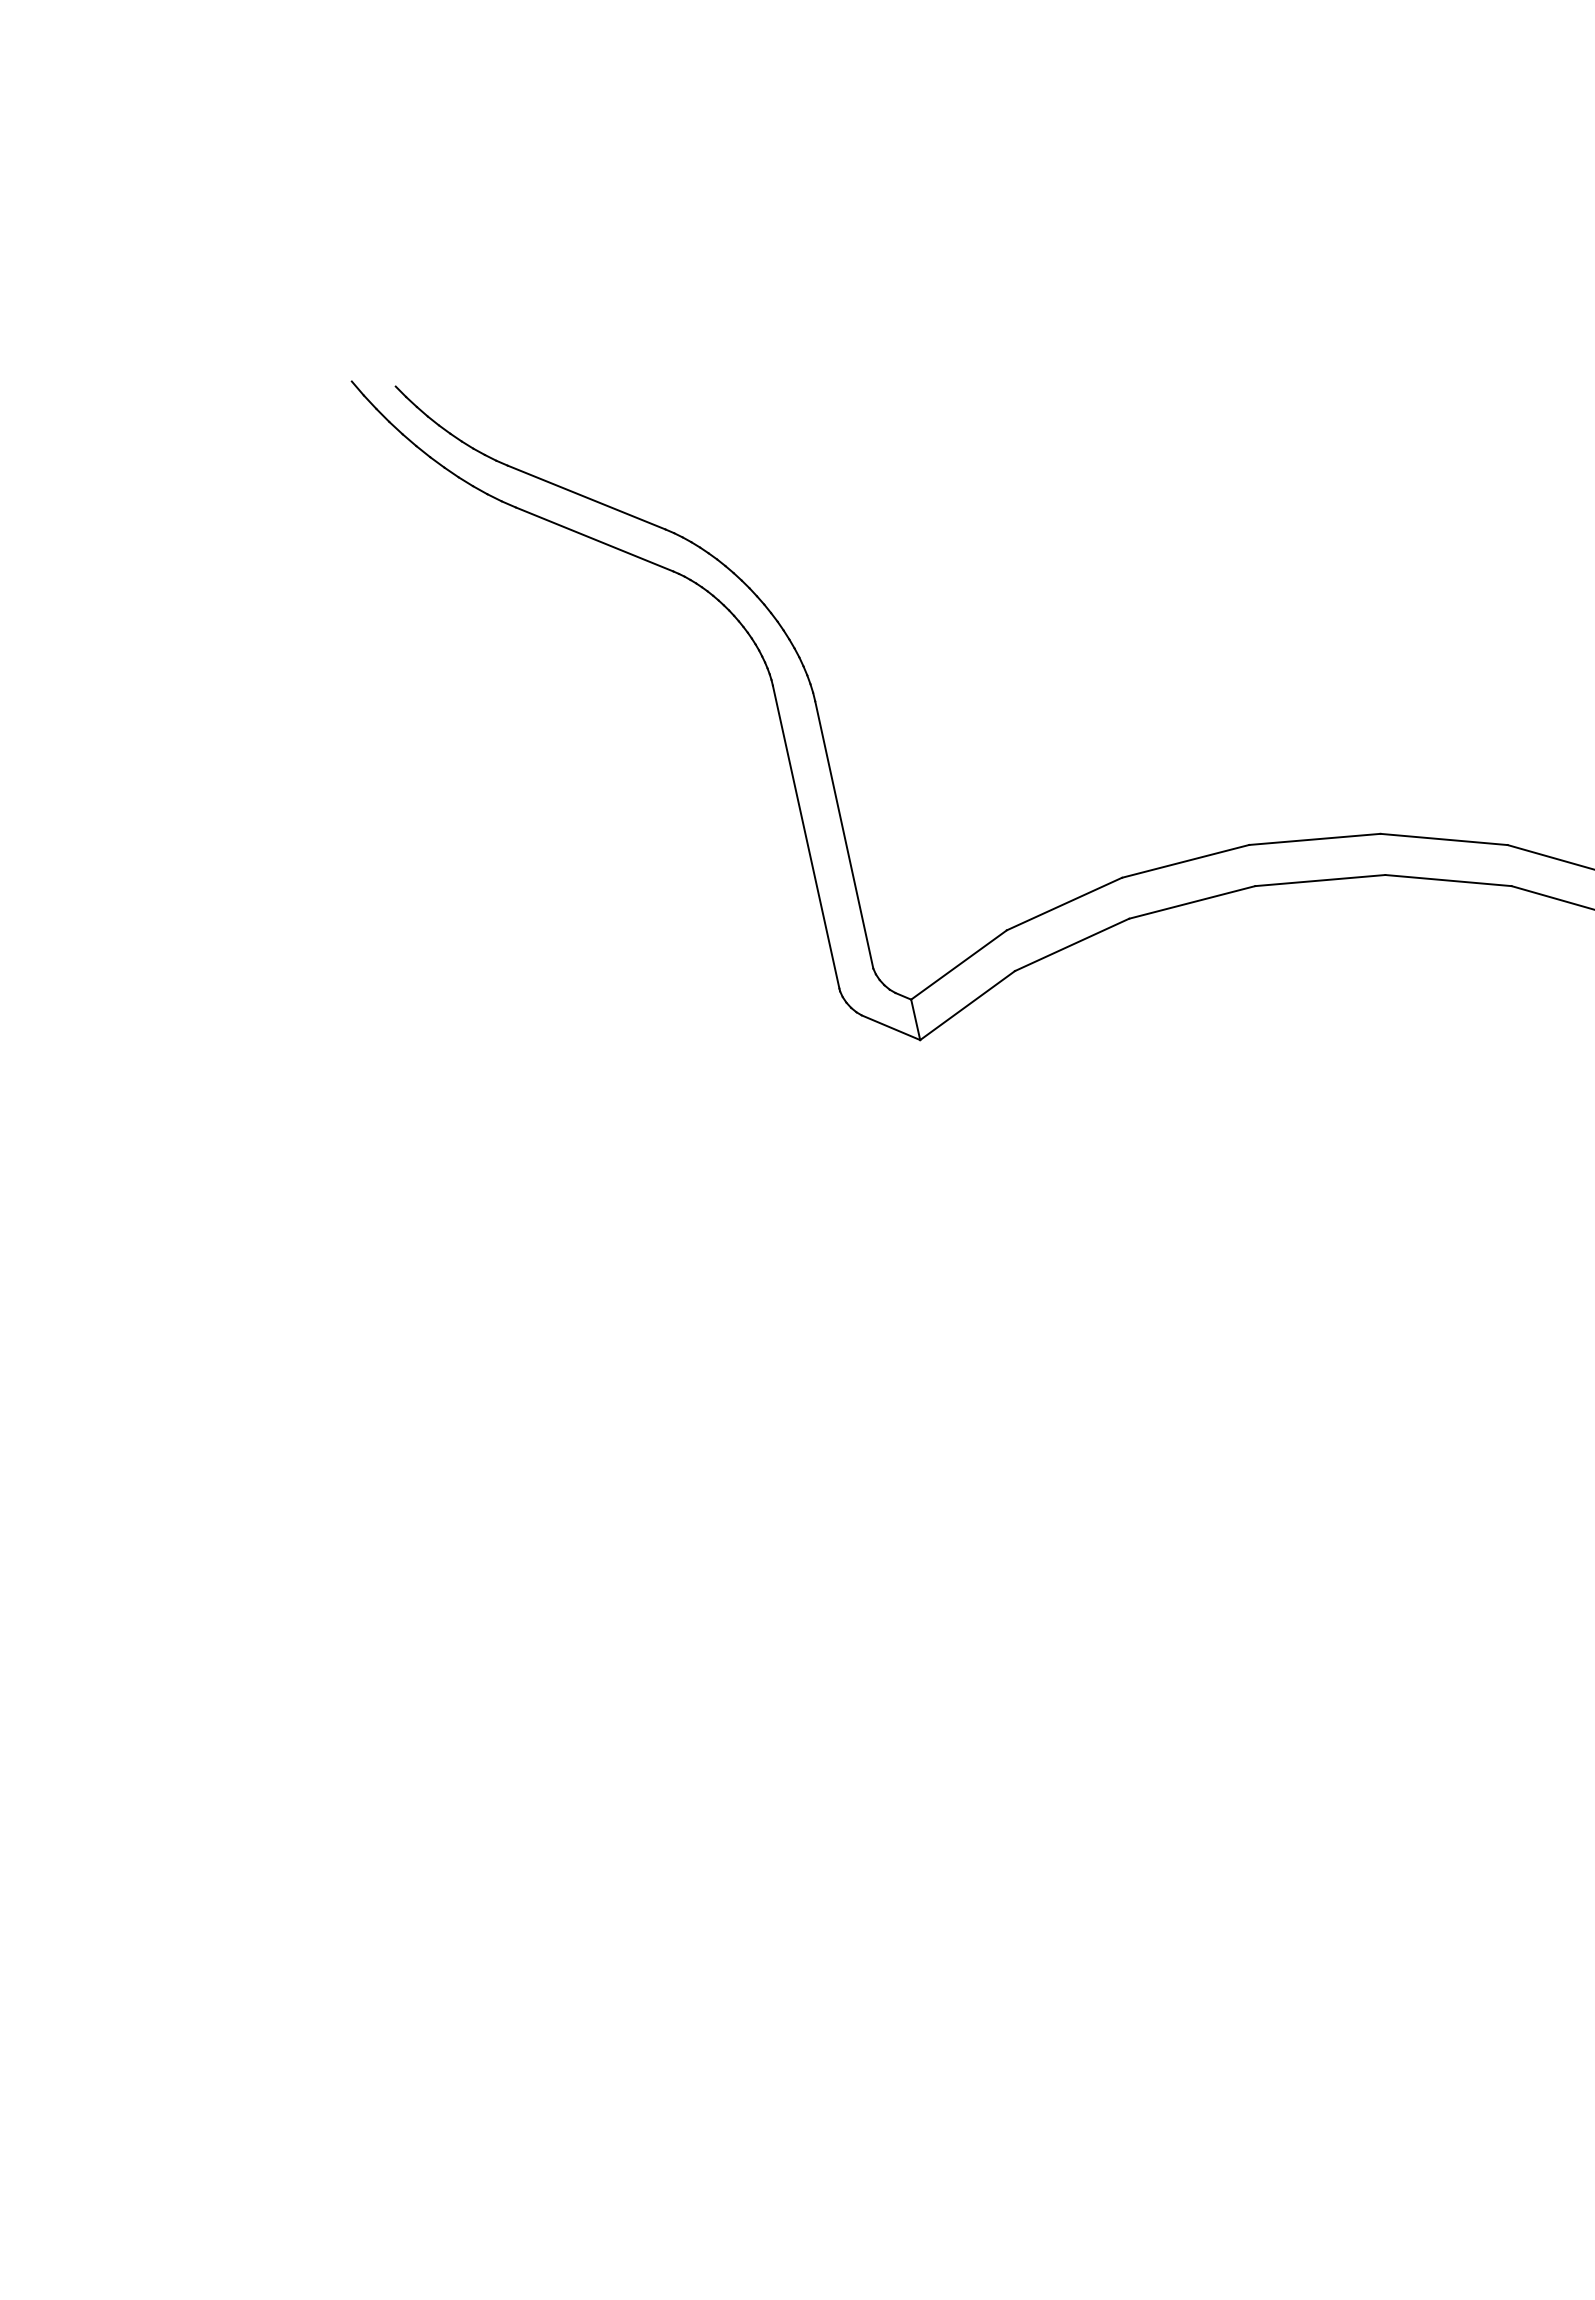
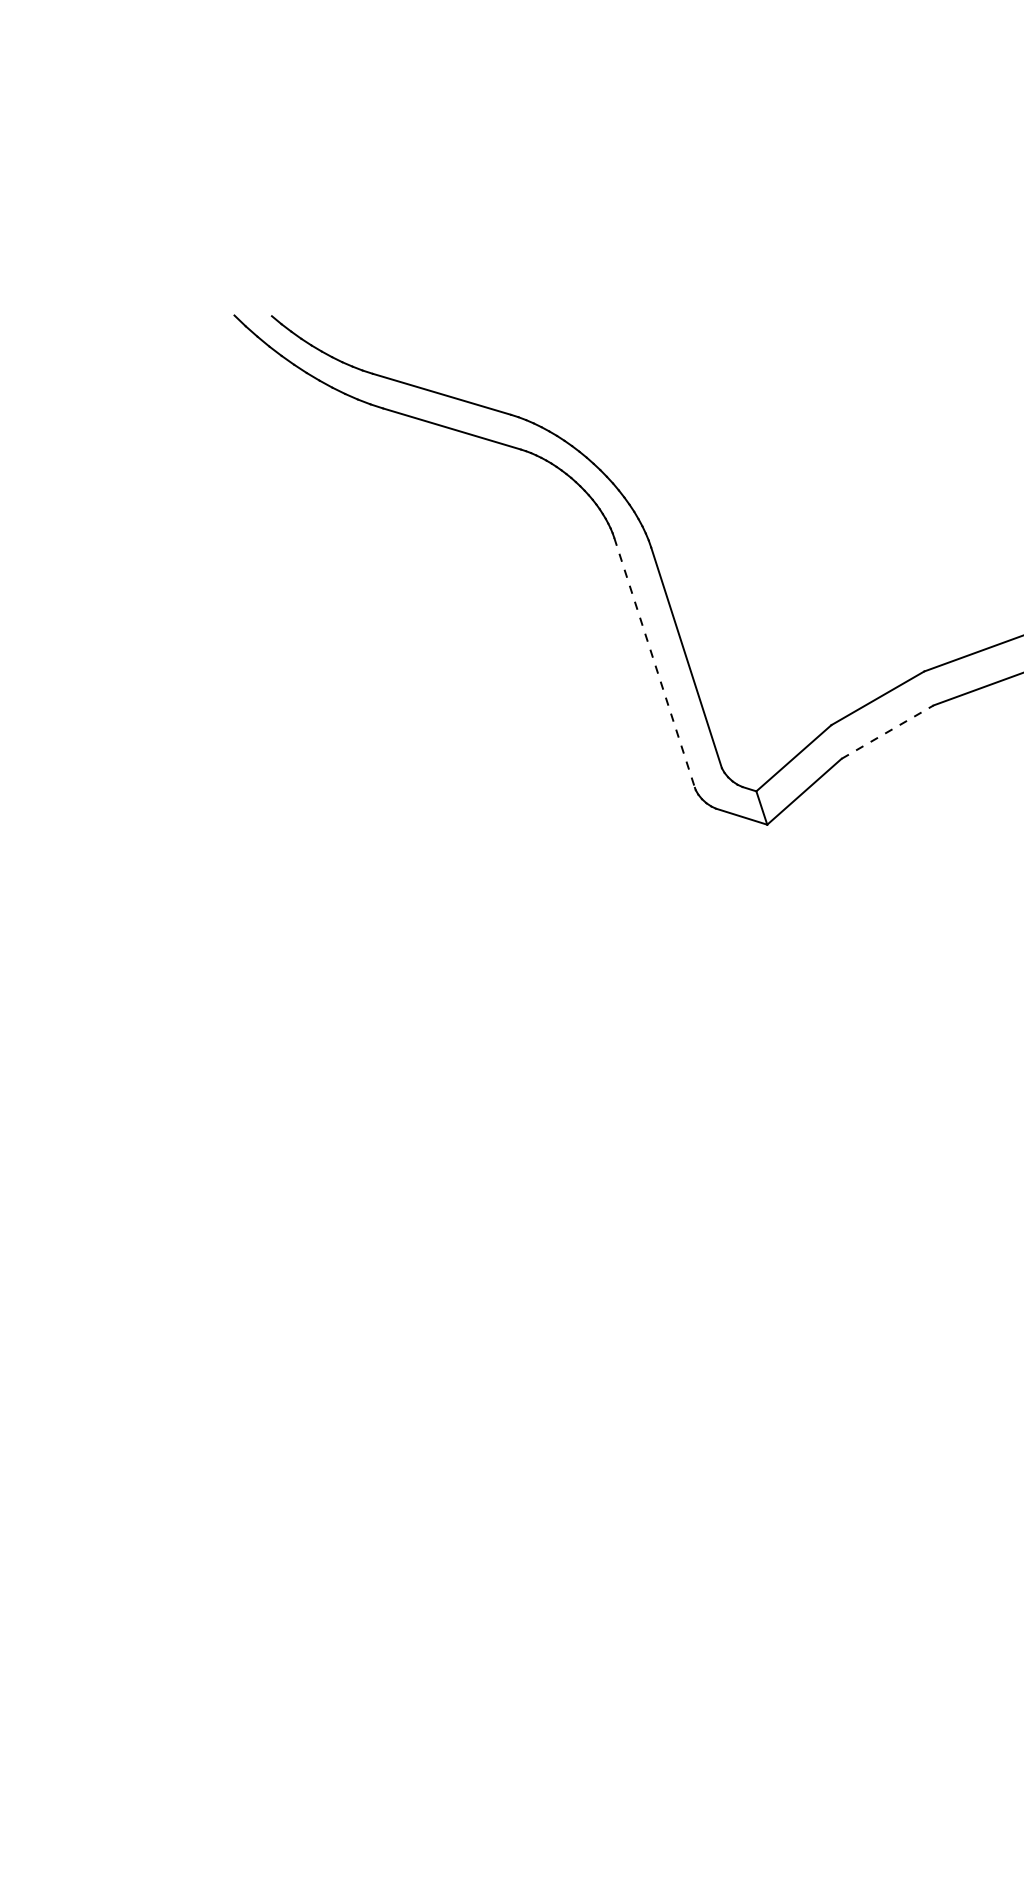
line: (806, 837) -> (654, 663), solid -> dashed
line: (1072, 944) -> (887, 731), solid -> dashed

